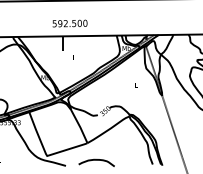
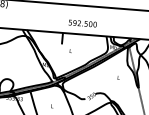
text: (69, 23) -> (82, 23), moved

